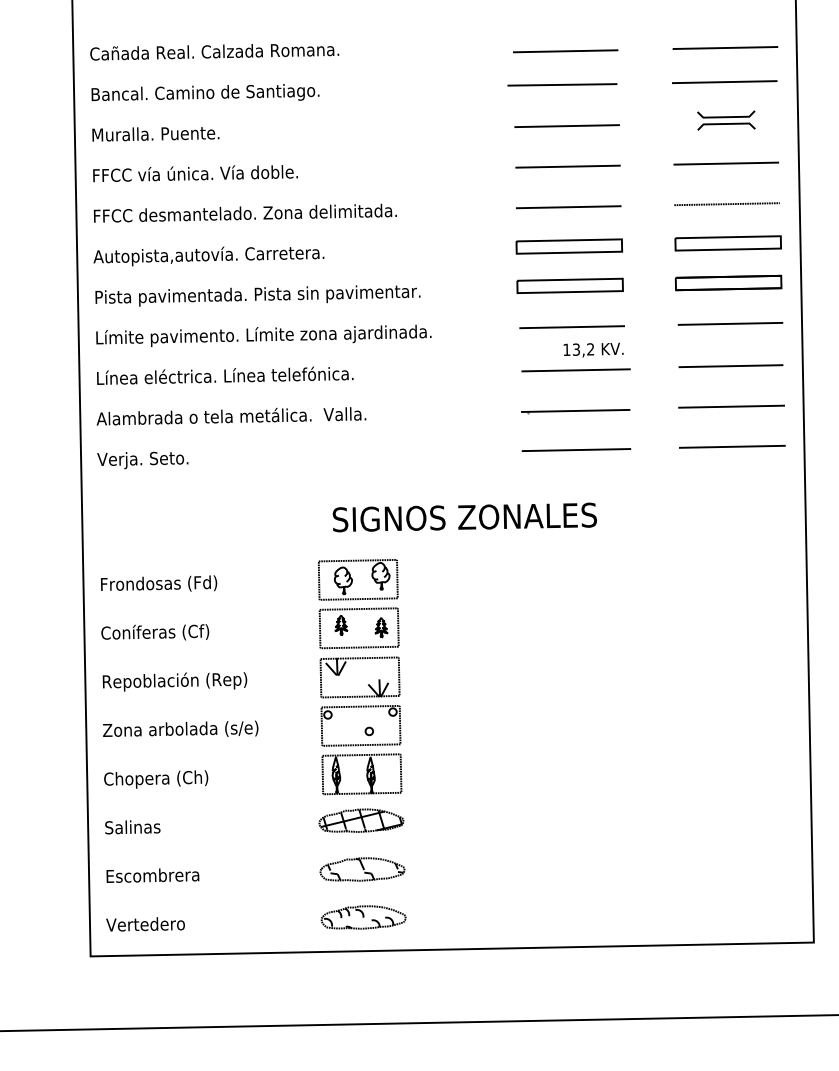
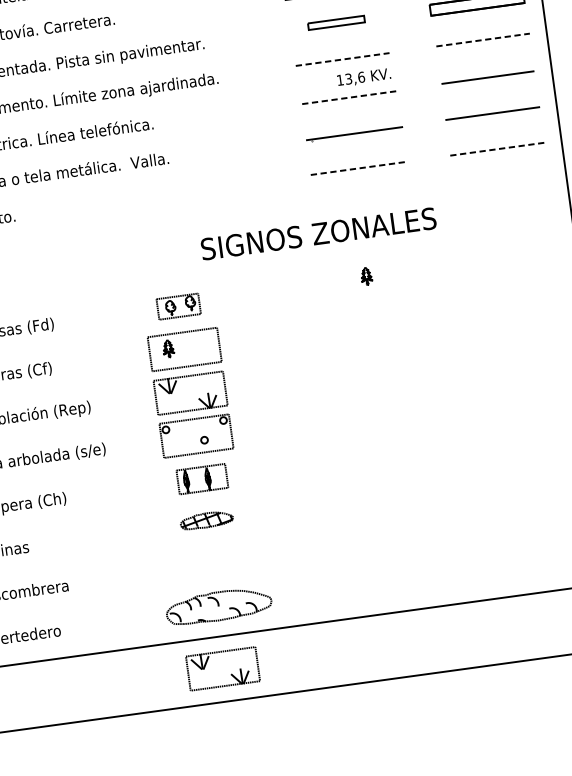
part: (569, 285) -> (335, 22), size x0.6
line: (730, 323) -> (483, 39), solid -> dashed
line: (572, 327) -> (342, 59), solid -> dashed
text: (590, 349) -> (361, 77), 13,2 -> 13,6
line: (576, 370) -> (351, 97), solid -> dashed
line: (732, 446) -> (497, 148), solid -> dashed
line: (576, 450) -> (359, 168), solid -> dashed
text: (464, 517) -> (318, 233), moved
part: (357, 579) -> (178, 306), size x0.6
part: (381, 627) -> (366, 276), moved
part: (361, 774) -> (202, 479), size x0.7
part: (361, 820) -> (206, 520), size x0.7
part: (362, 869) -> (212, 563), removed
part: (363, 917) -> (218, 606), size x1.4
part: (359, 987) -> (222, 668), added

